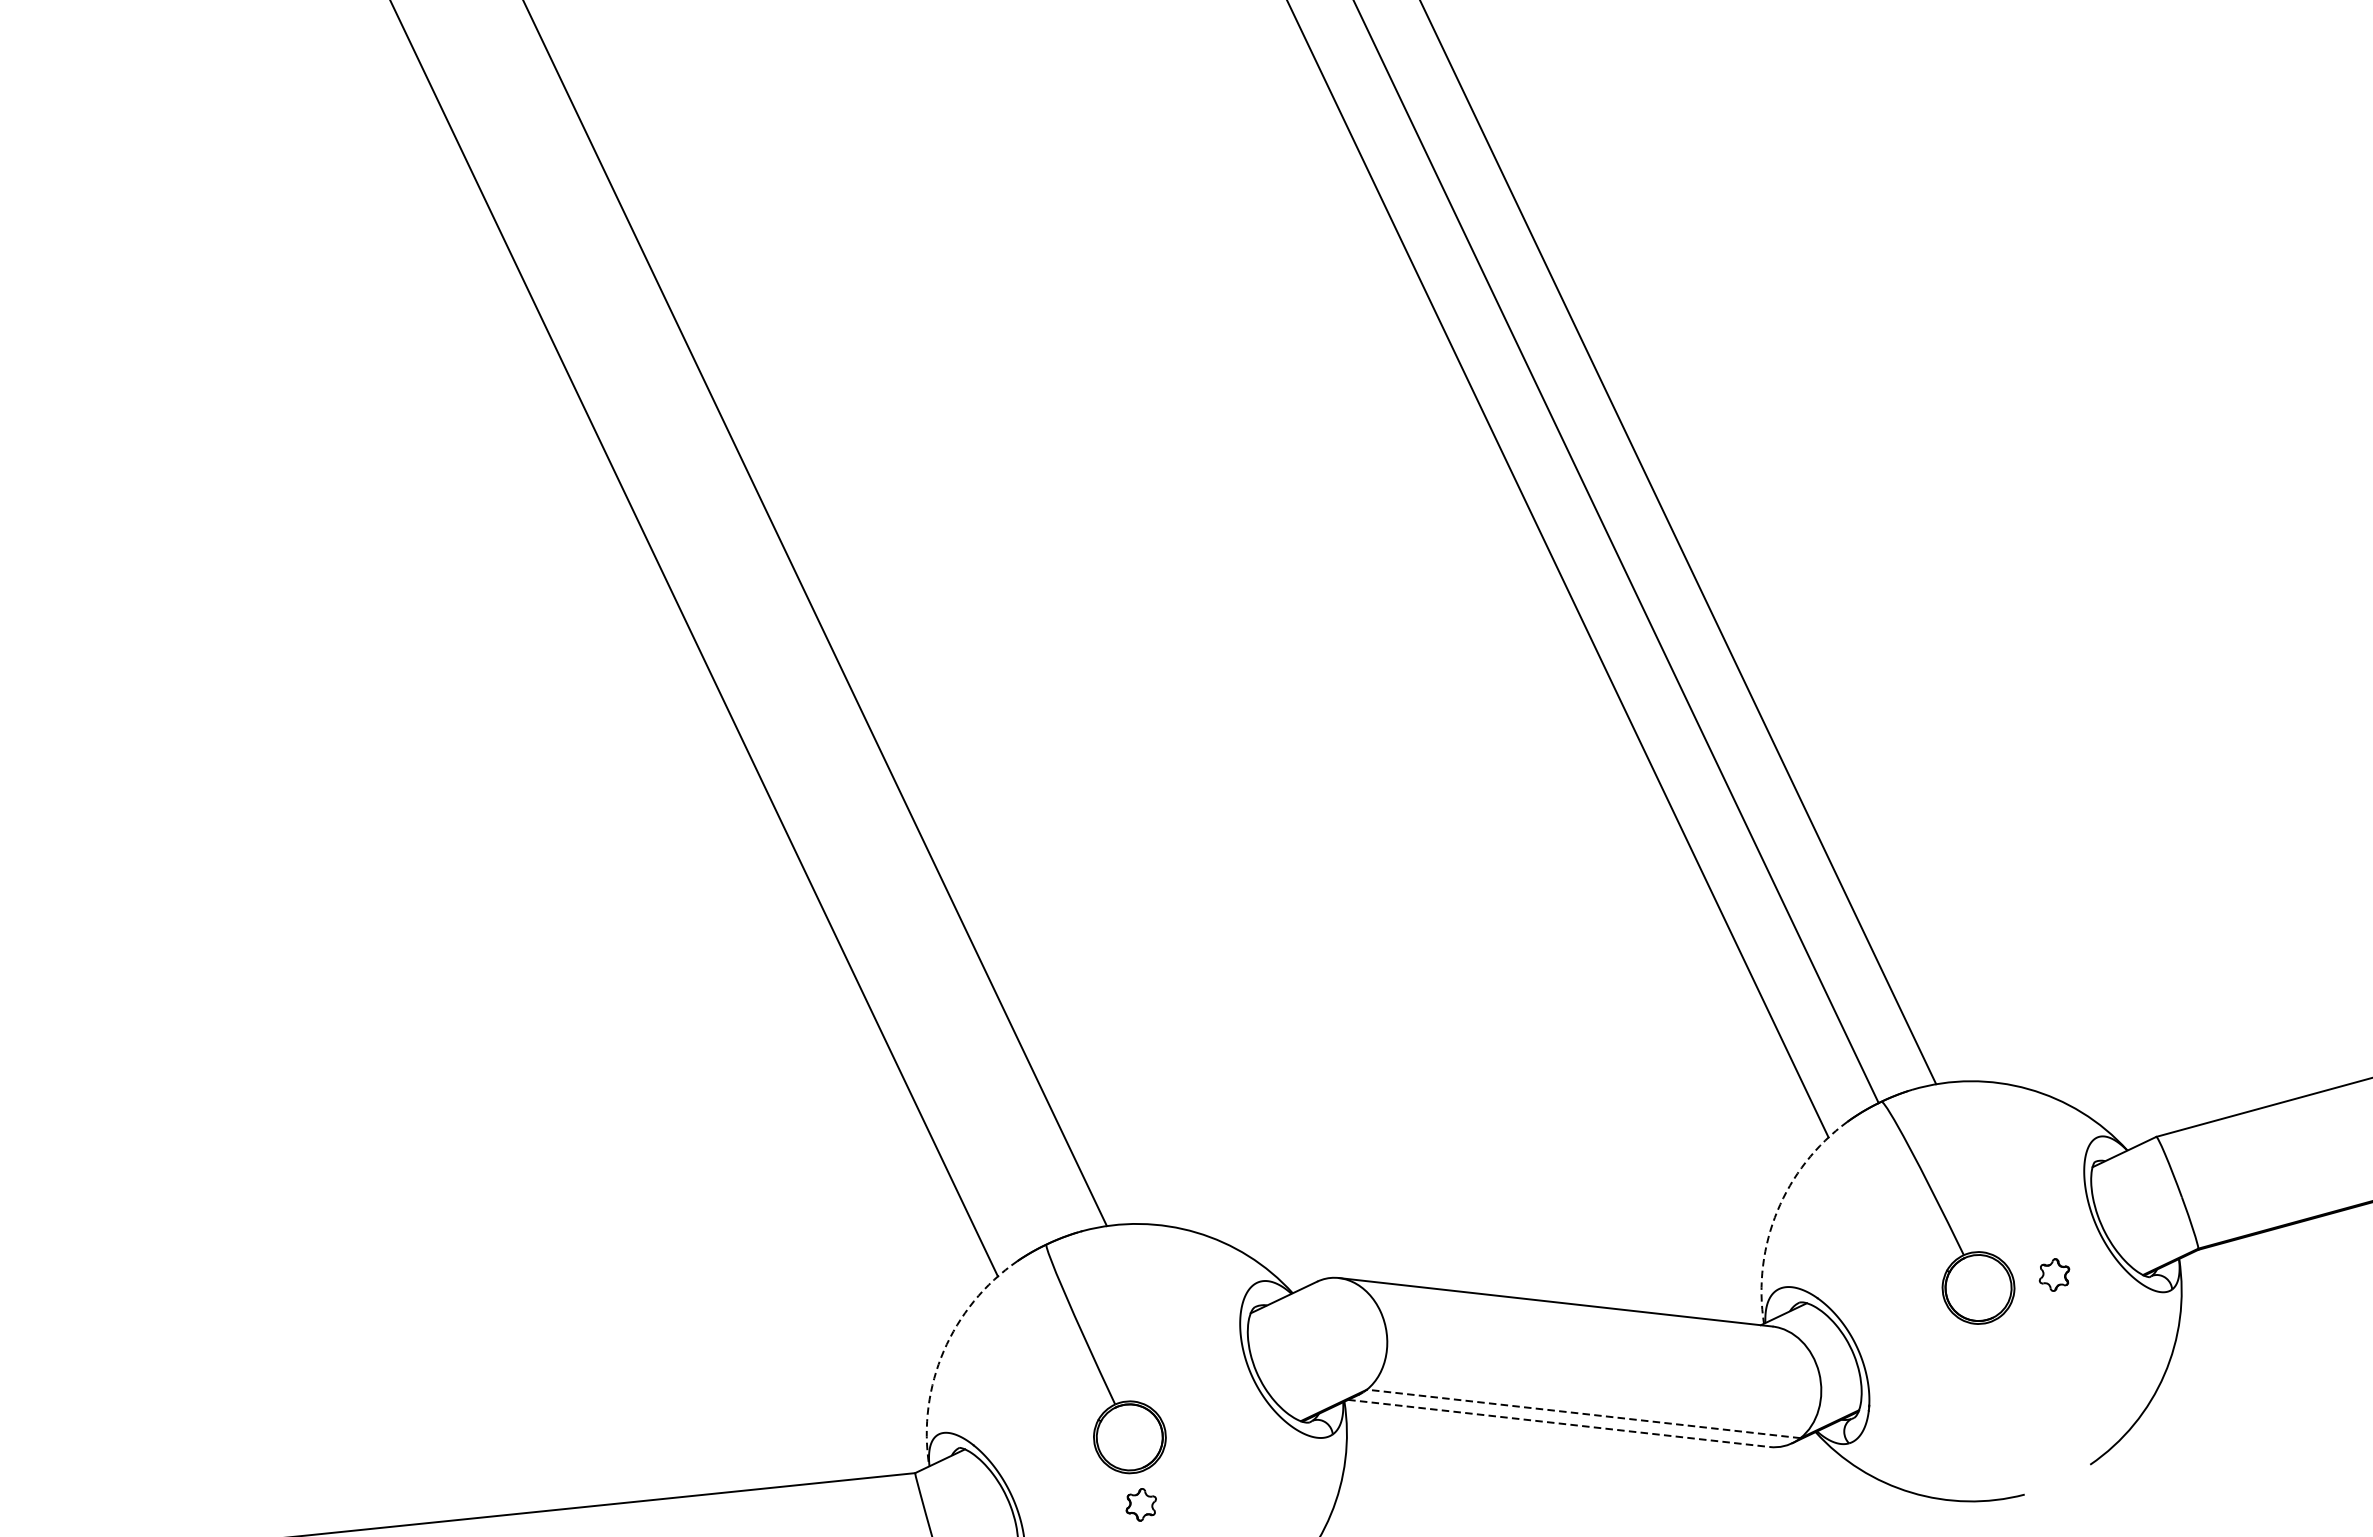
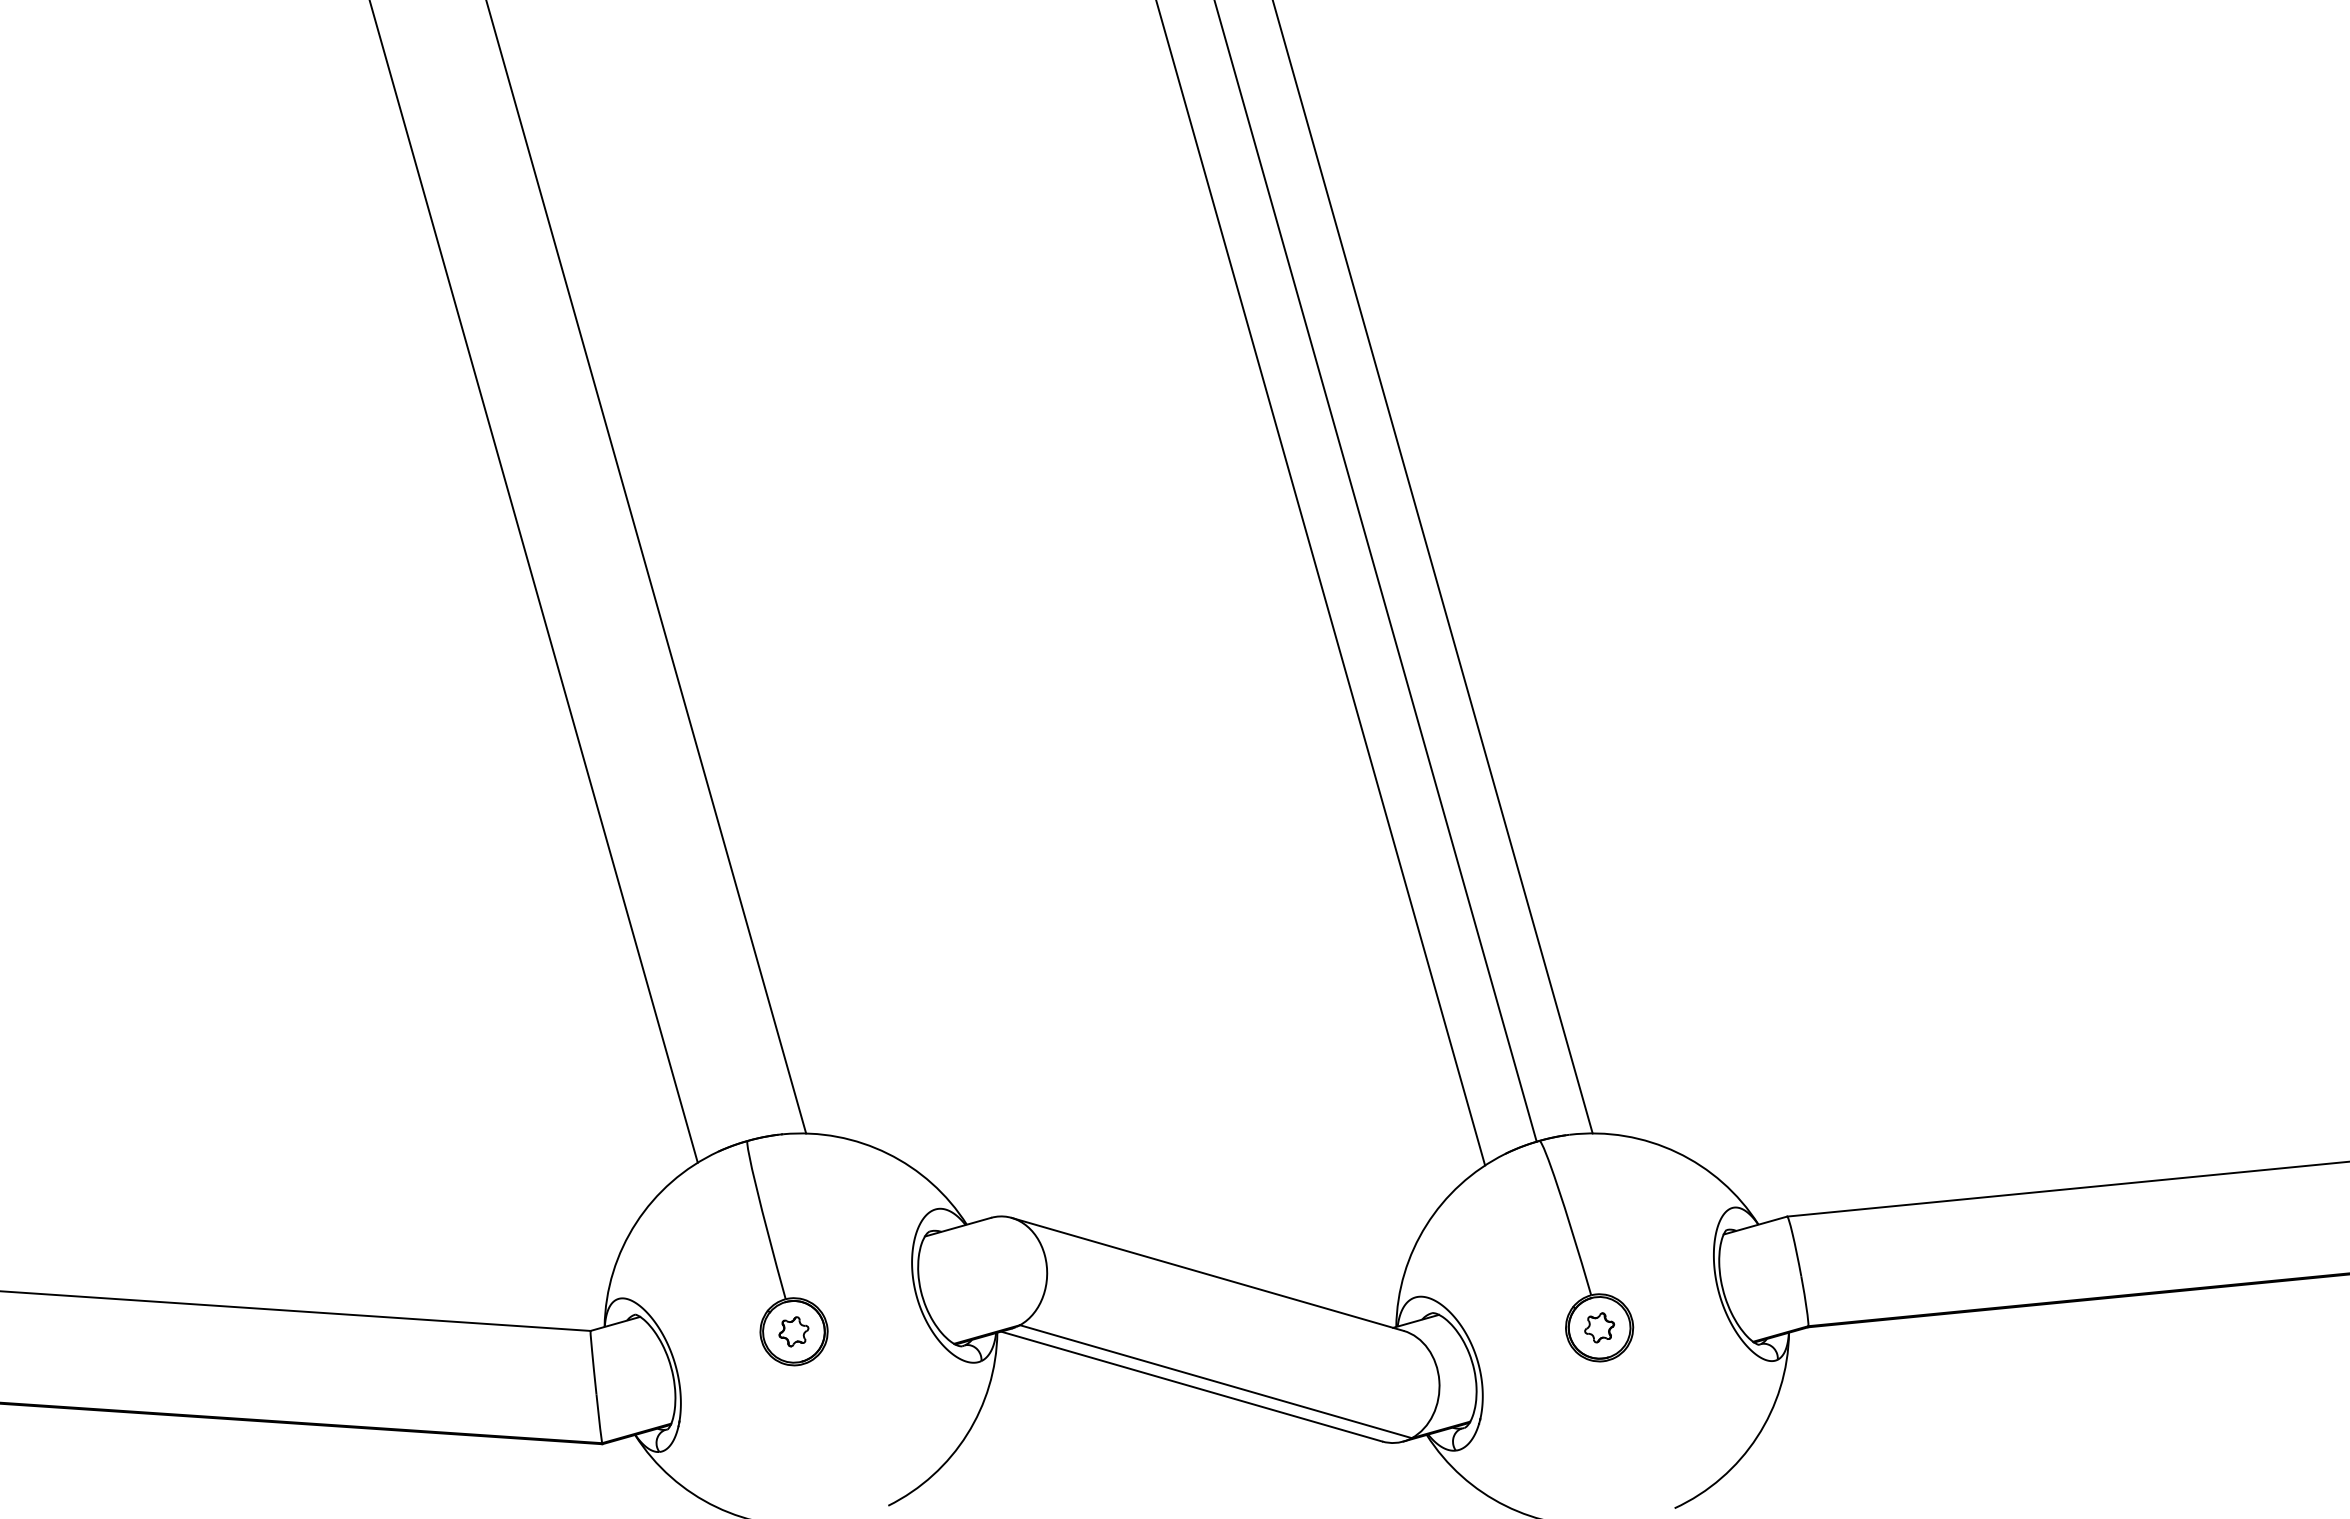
arc: (1777, 1211) -> (1426, 1225), dashed -> solid
part: (2054, 1274) -> (1599, 1327), moved
arc: (944, 1350) -> (636, 1222), dashed -> solid
line: (1583, 1413) -> (1215, 1381), dashed -> solid
line: (1559, 1423) -> (1192, 1386), dashed -> solid
part: (1140, 1504) -> (793, 1331), moved

